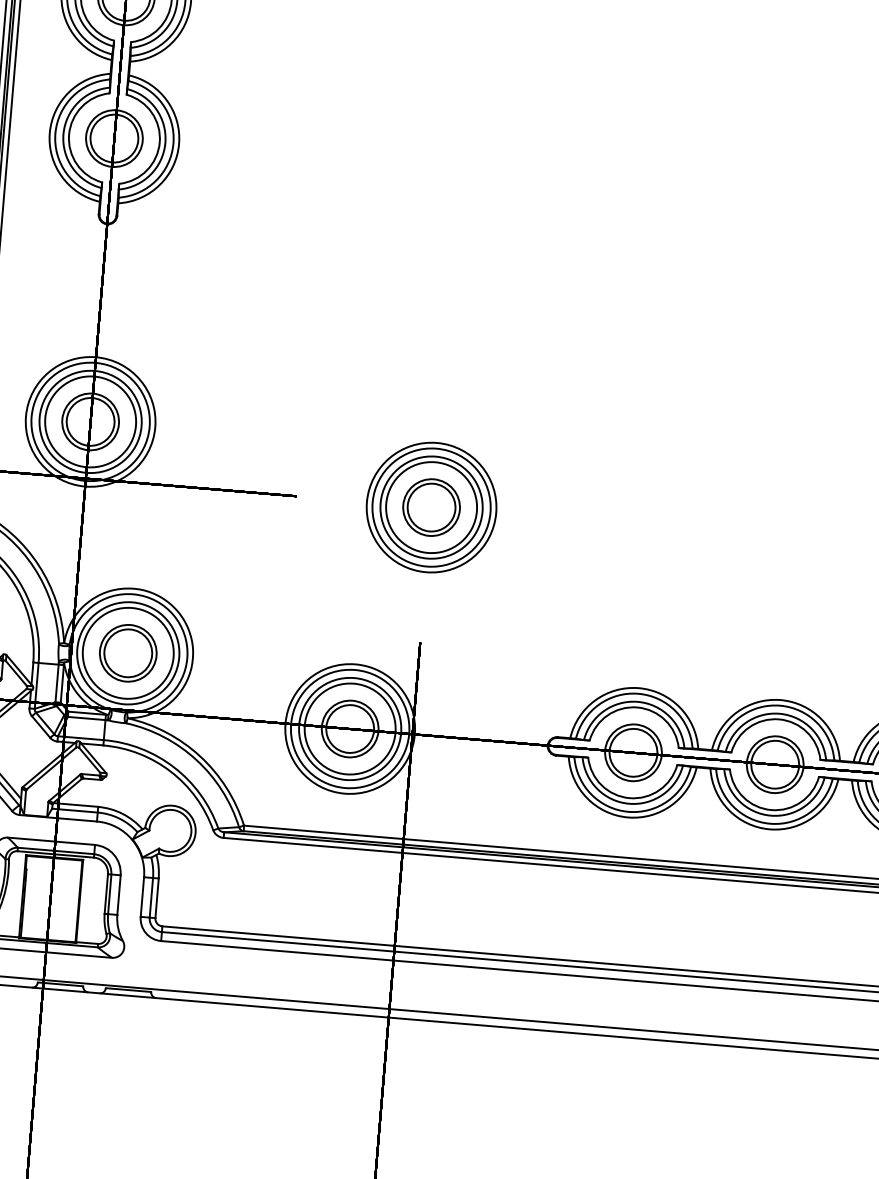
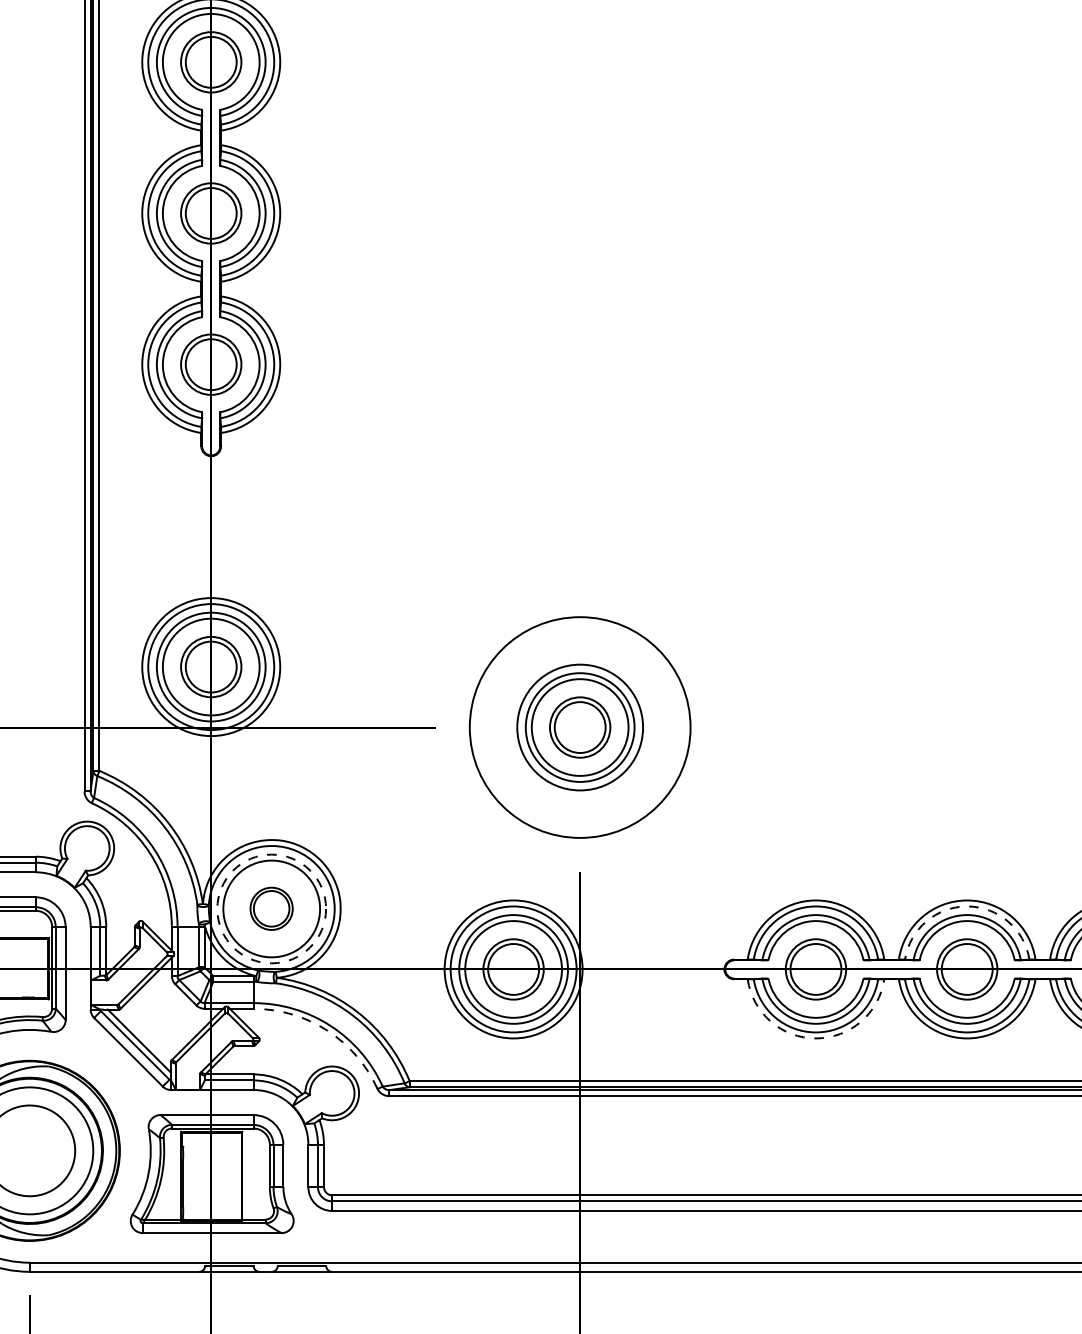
circle: (431, 507) -> (580, 727), size x1.6
circle: (128, 652) -> (271, 908), solid -> dashed
part: (128, 652) -> (271, 908), size x0.7
arc: (780, 705) -> (967, 906), solid -> dashed
arc: (170, 771) -> (327, 1030), solid -> dashed
arc: (627, 817) -> (815, 1038), solid -> dashed

